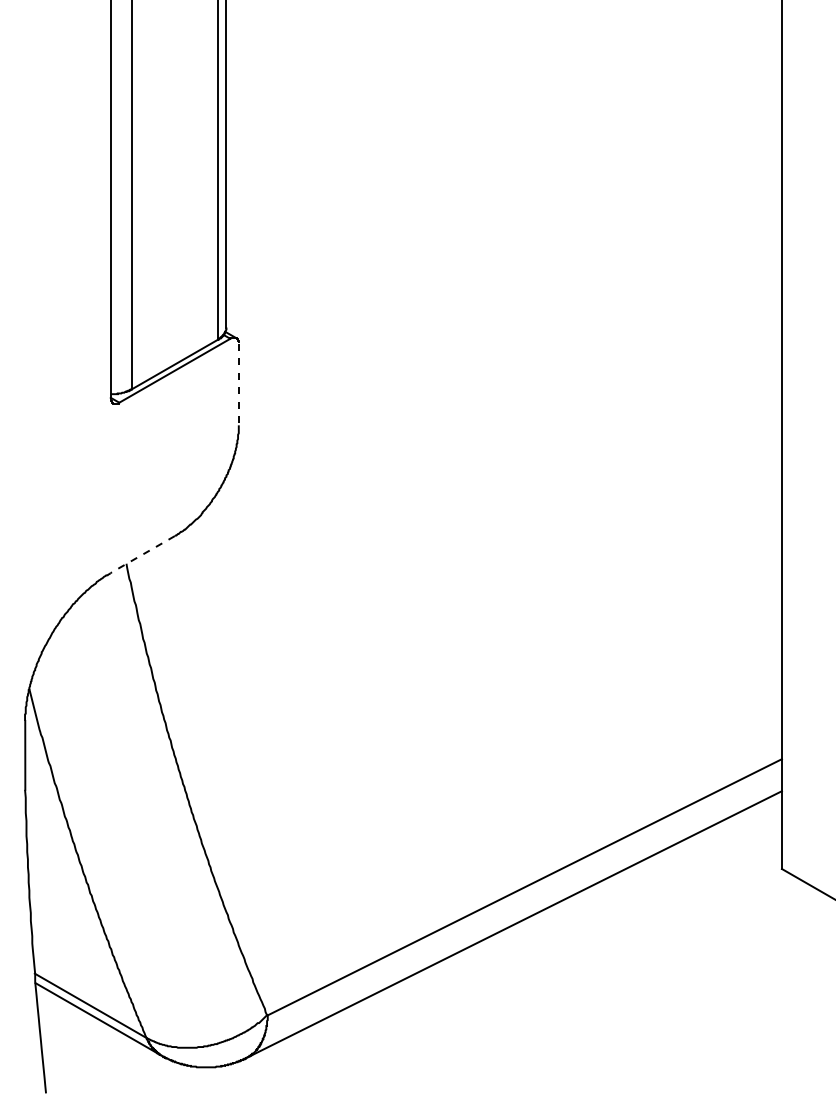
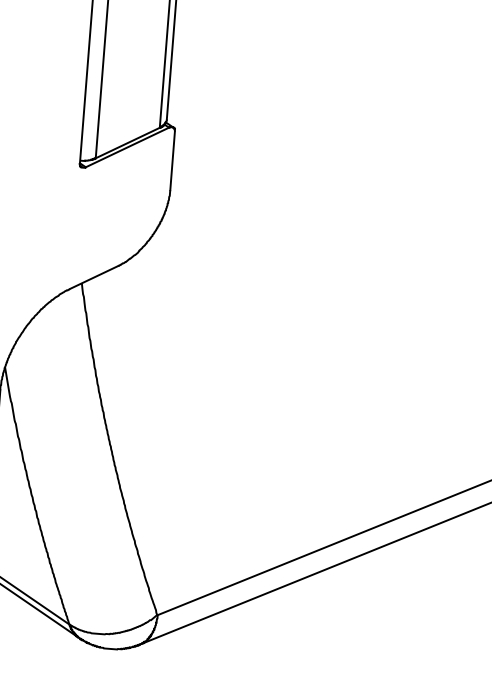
line: (238, 384) -> (172, 160), dashed -> solid
line: (142, 554) -> (93, 277), dashed -> solid

